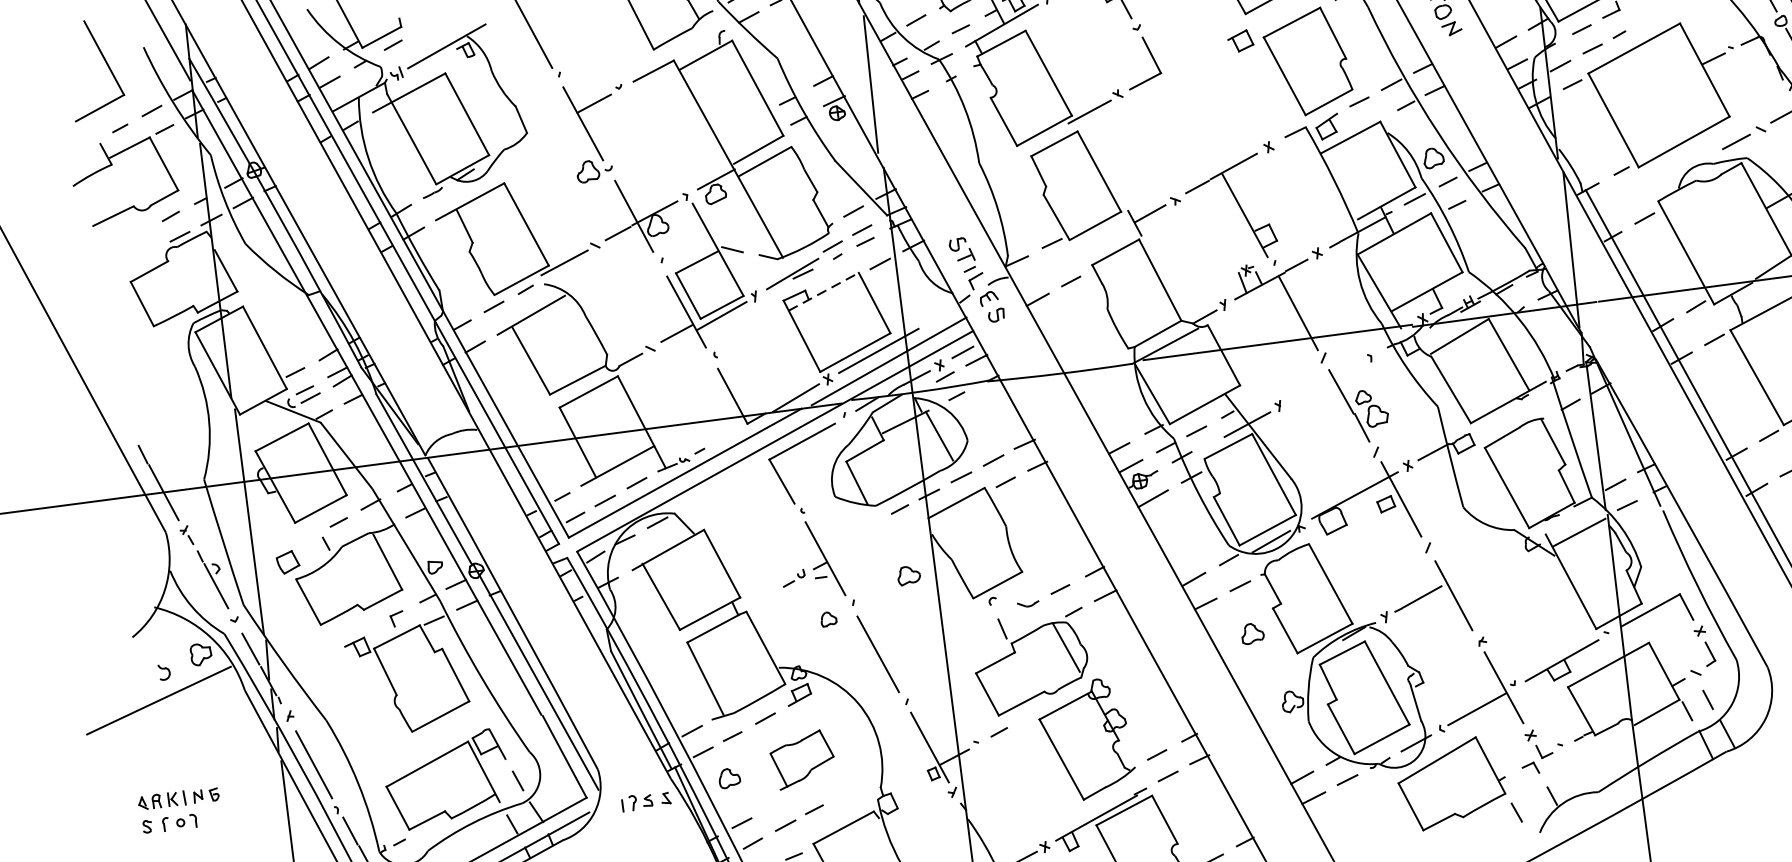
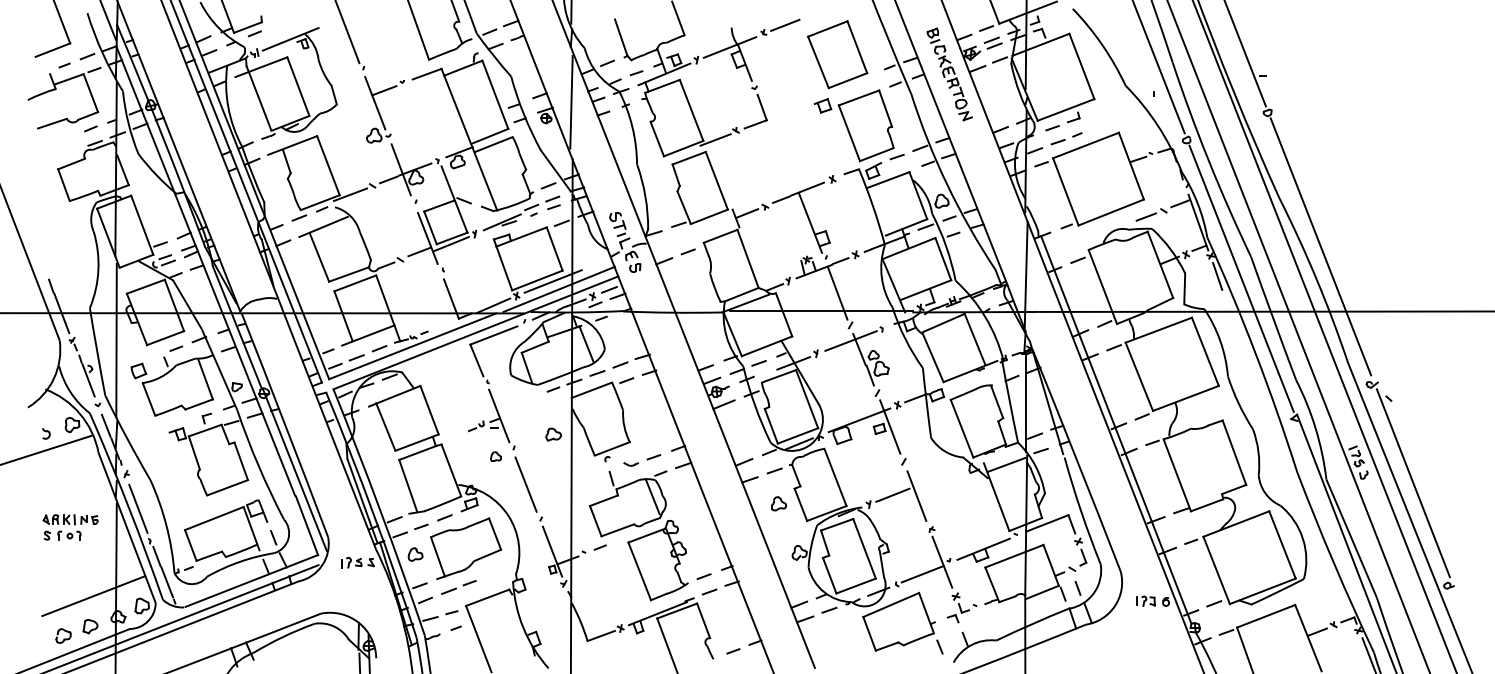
line: (823, 292) -> (521, 237), dashed -> solid
line: (1326, 380) -> (850, 340), added
part: (803, 759) -> (466, 548), size x1.67
part: (179, 810) -> (70, 527), moved

